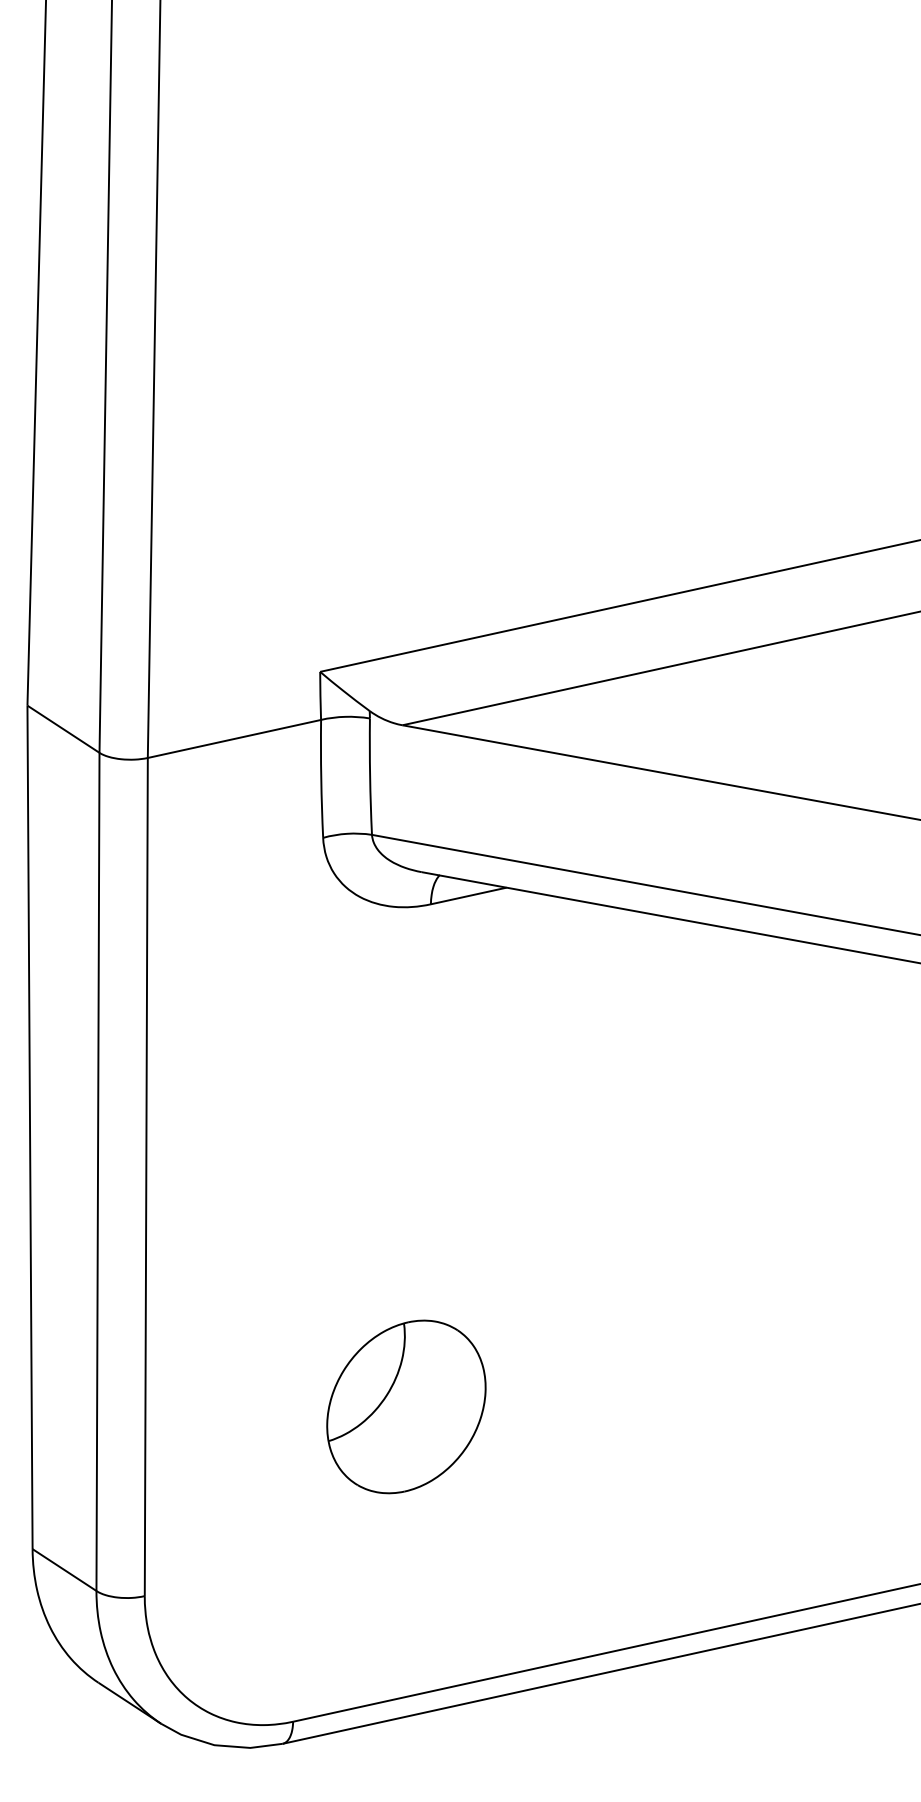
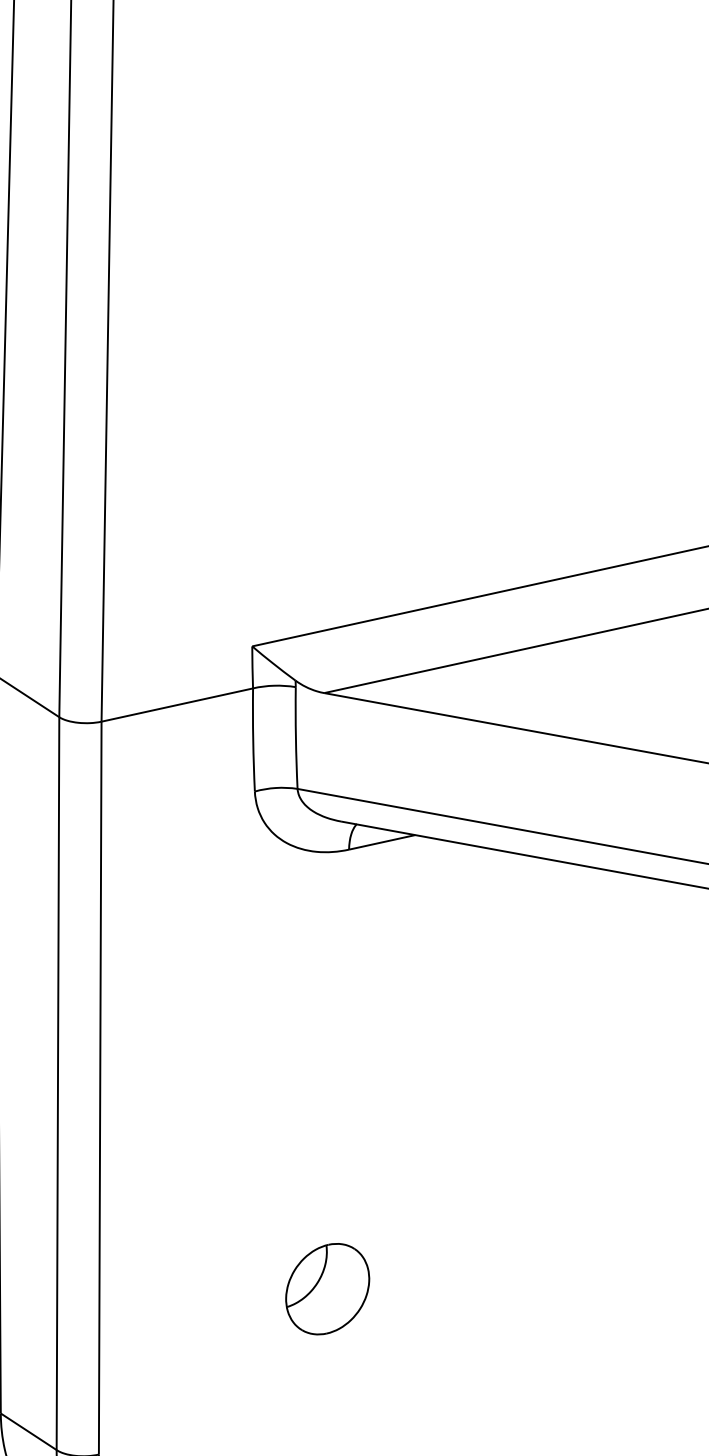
part: (406, 1406) -> (327, 1288), size x0.6

